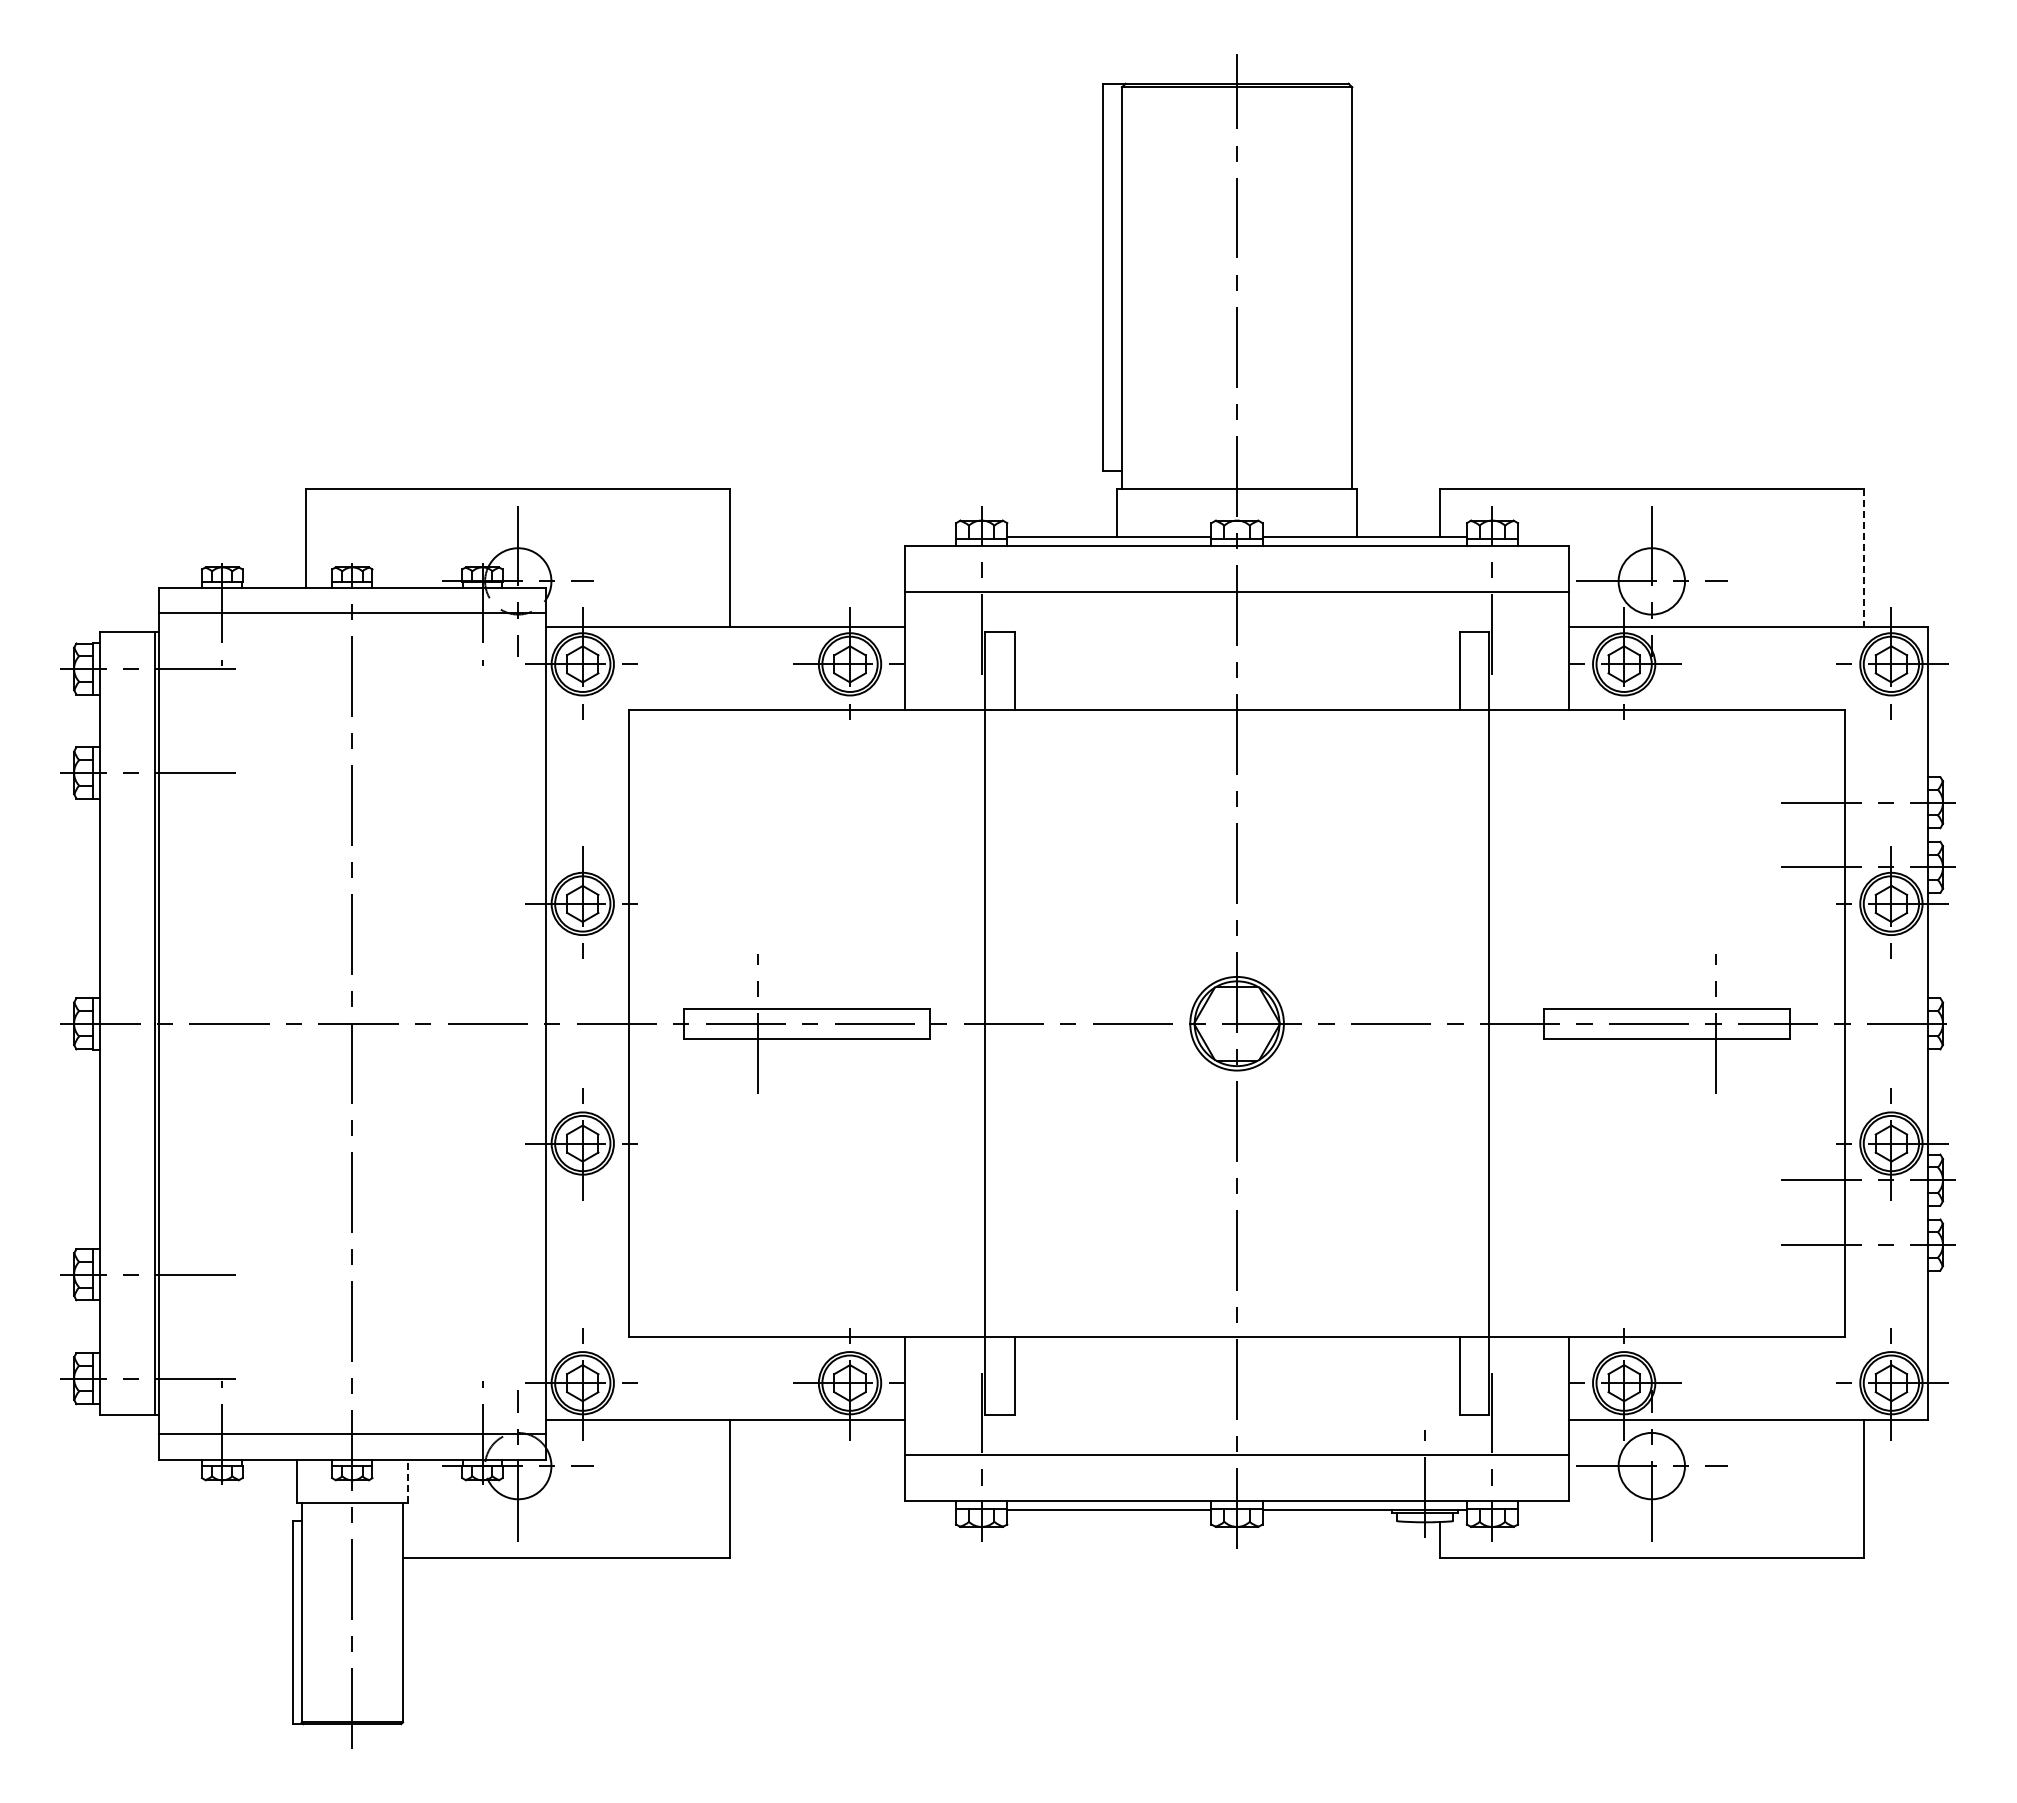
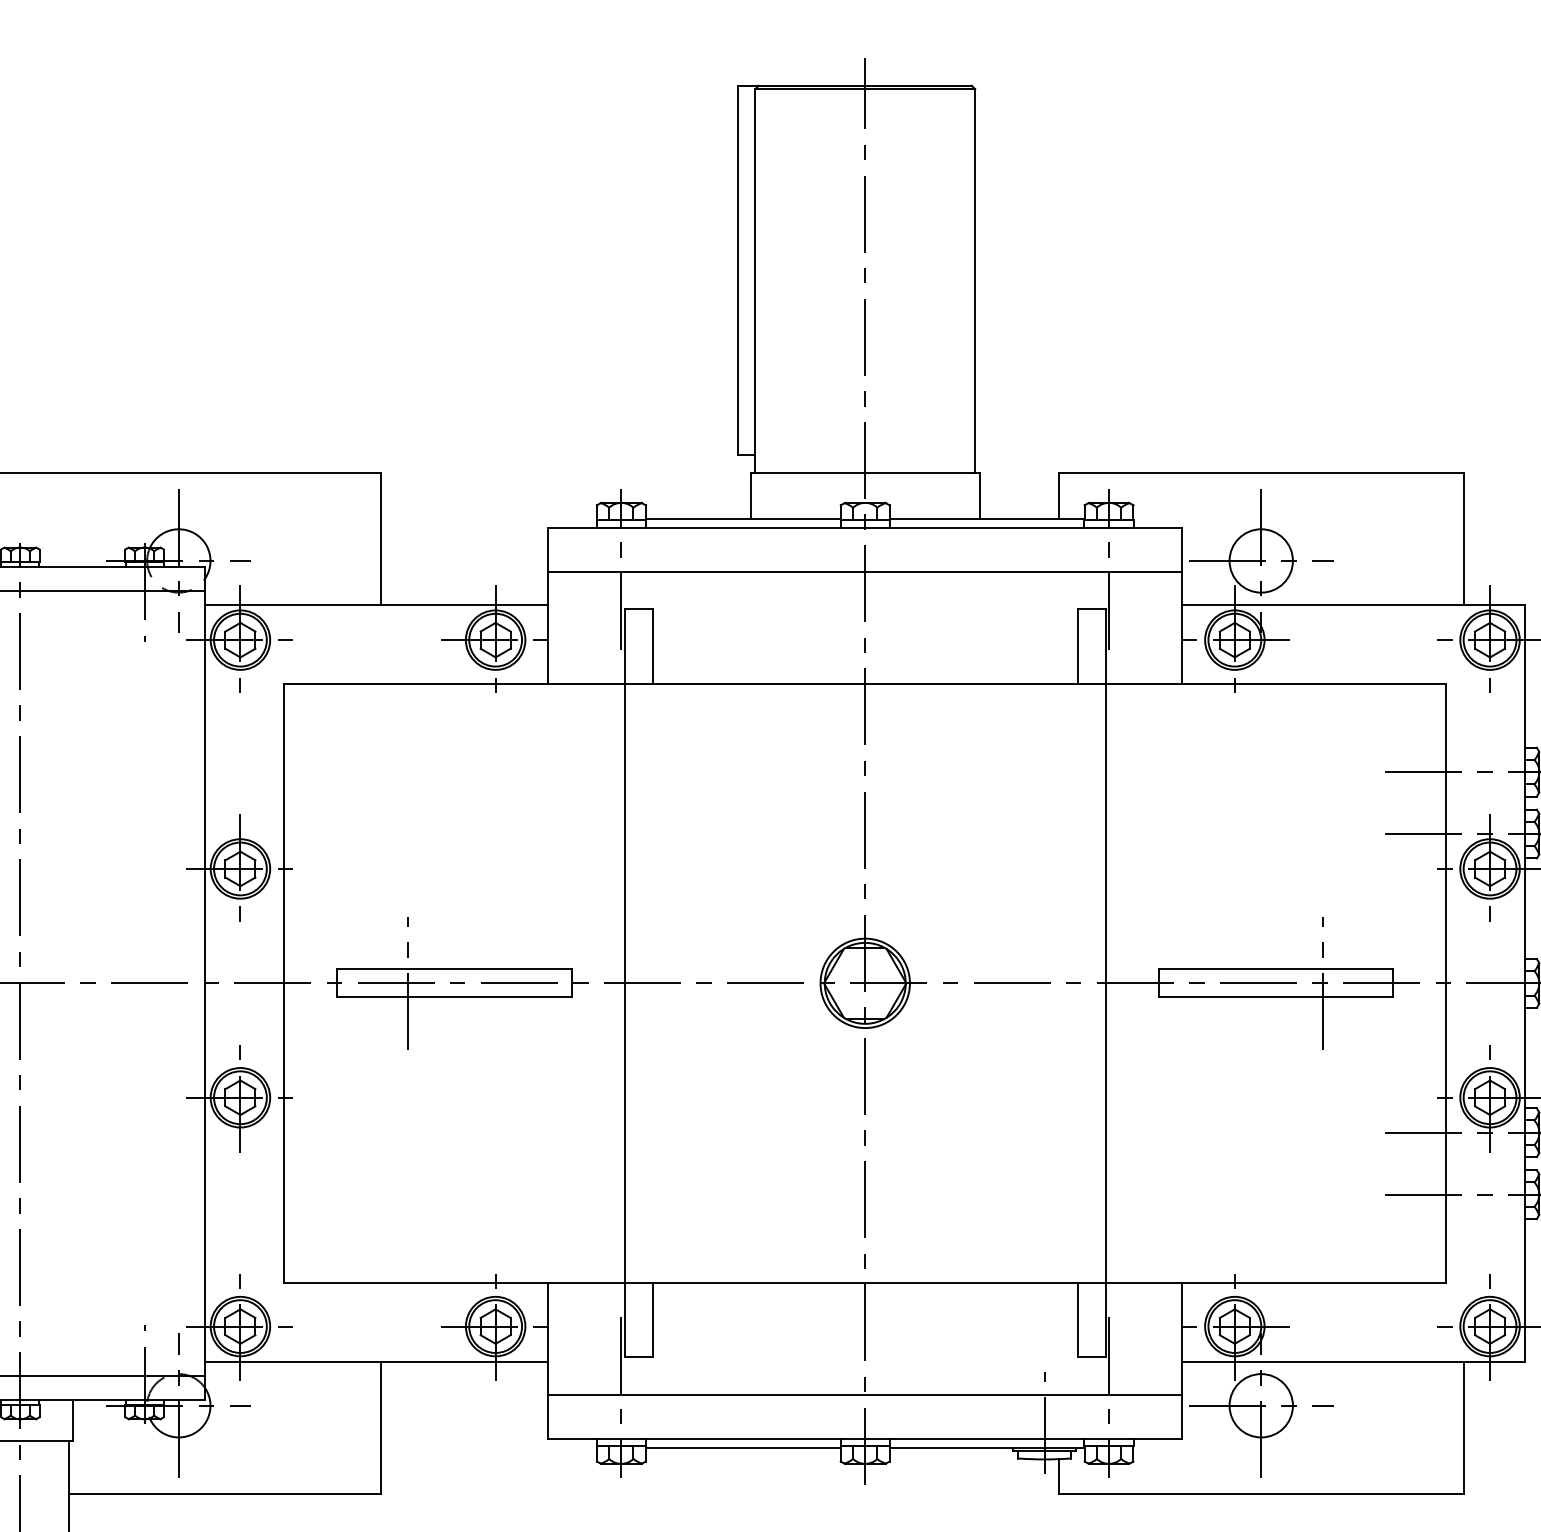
line: (1863, 558) -> (1463, 539), dashed -> solid
line: (407, 1481) -> (73, 1420), dashed -> solid

